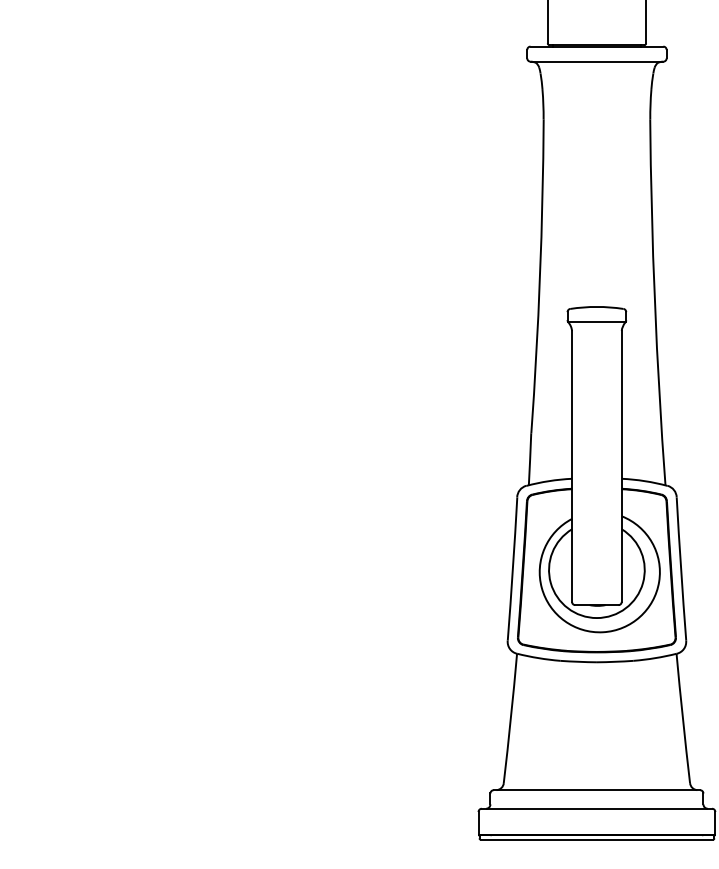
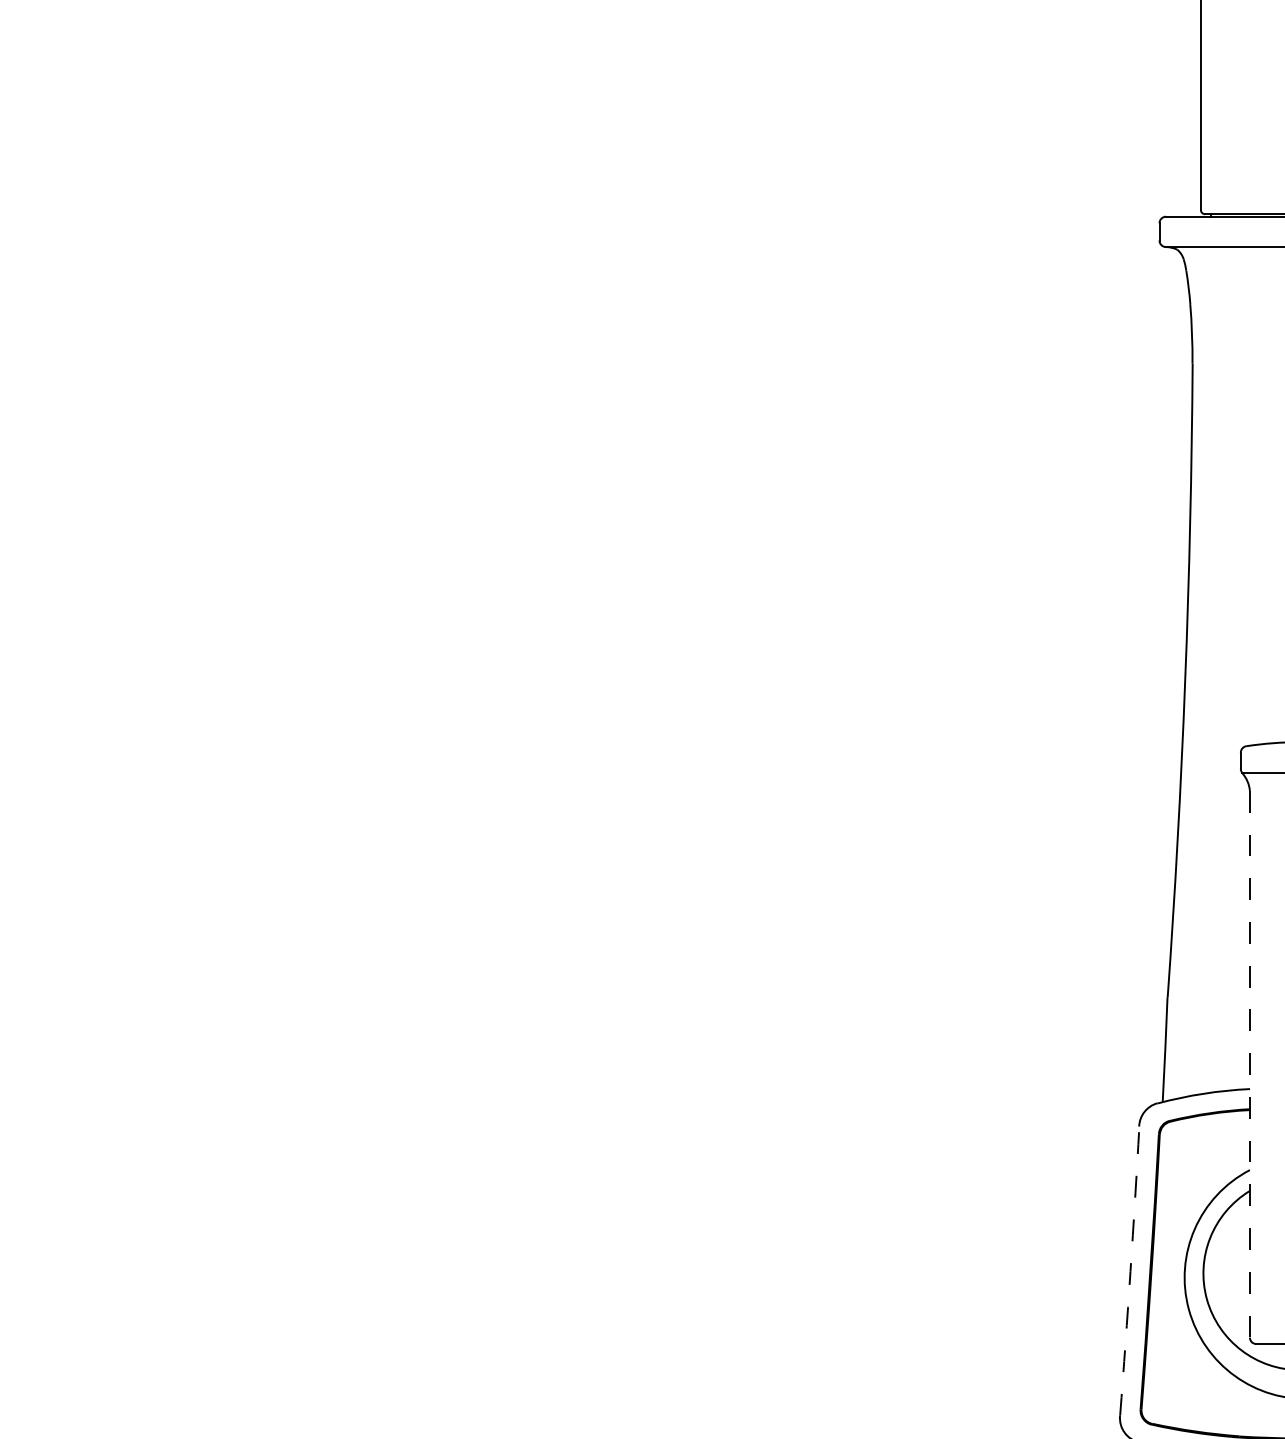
line: (572, 467) -> (1250, 1066), solid -> dashed
arc: (512, 569) -> (1129, 1272), solid -> dashed

